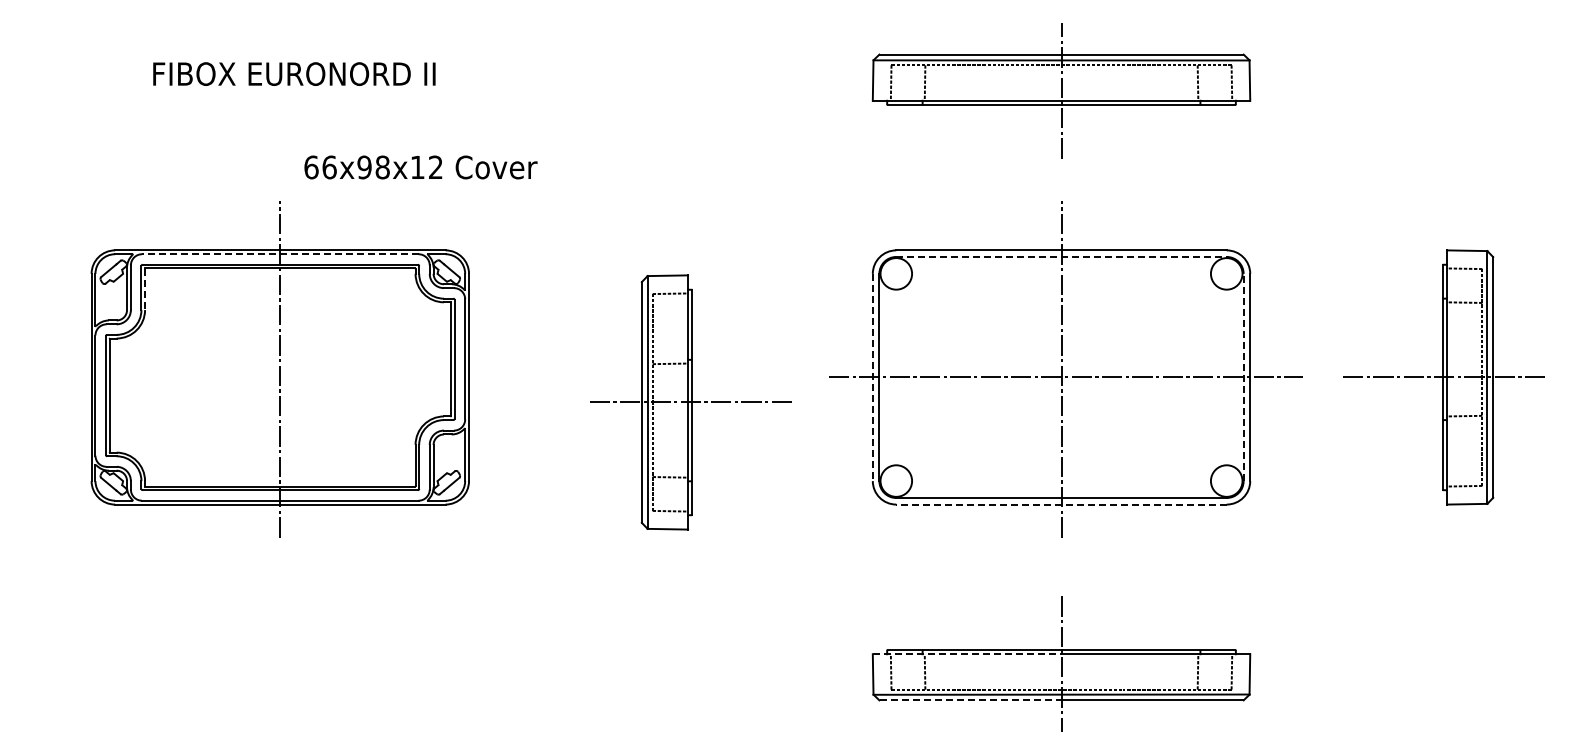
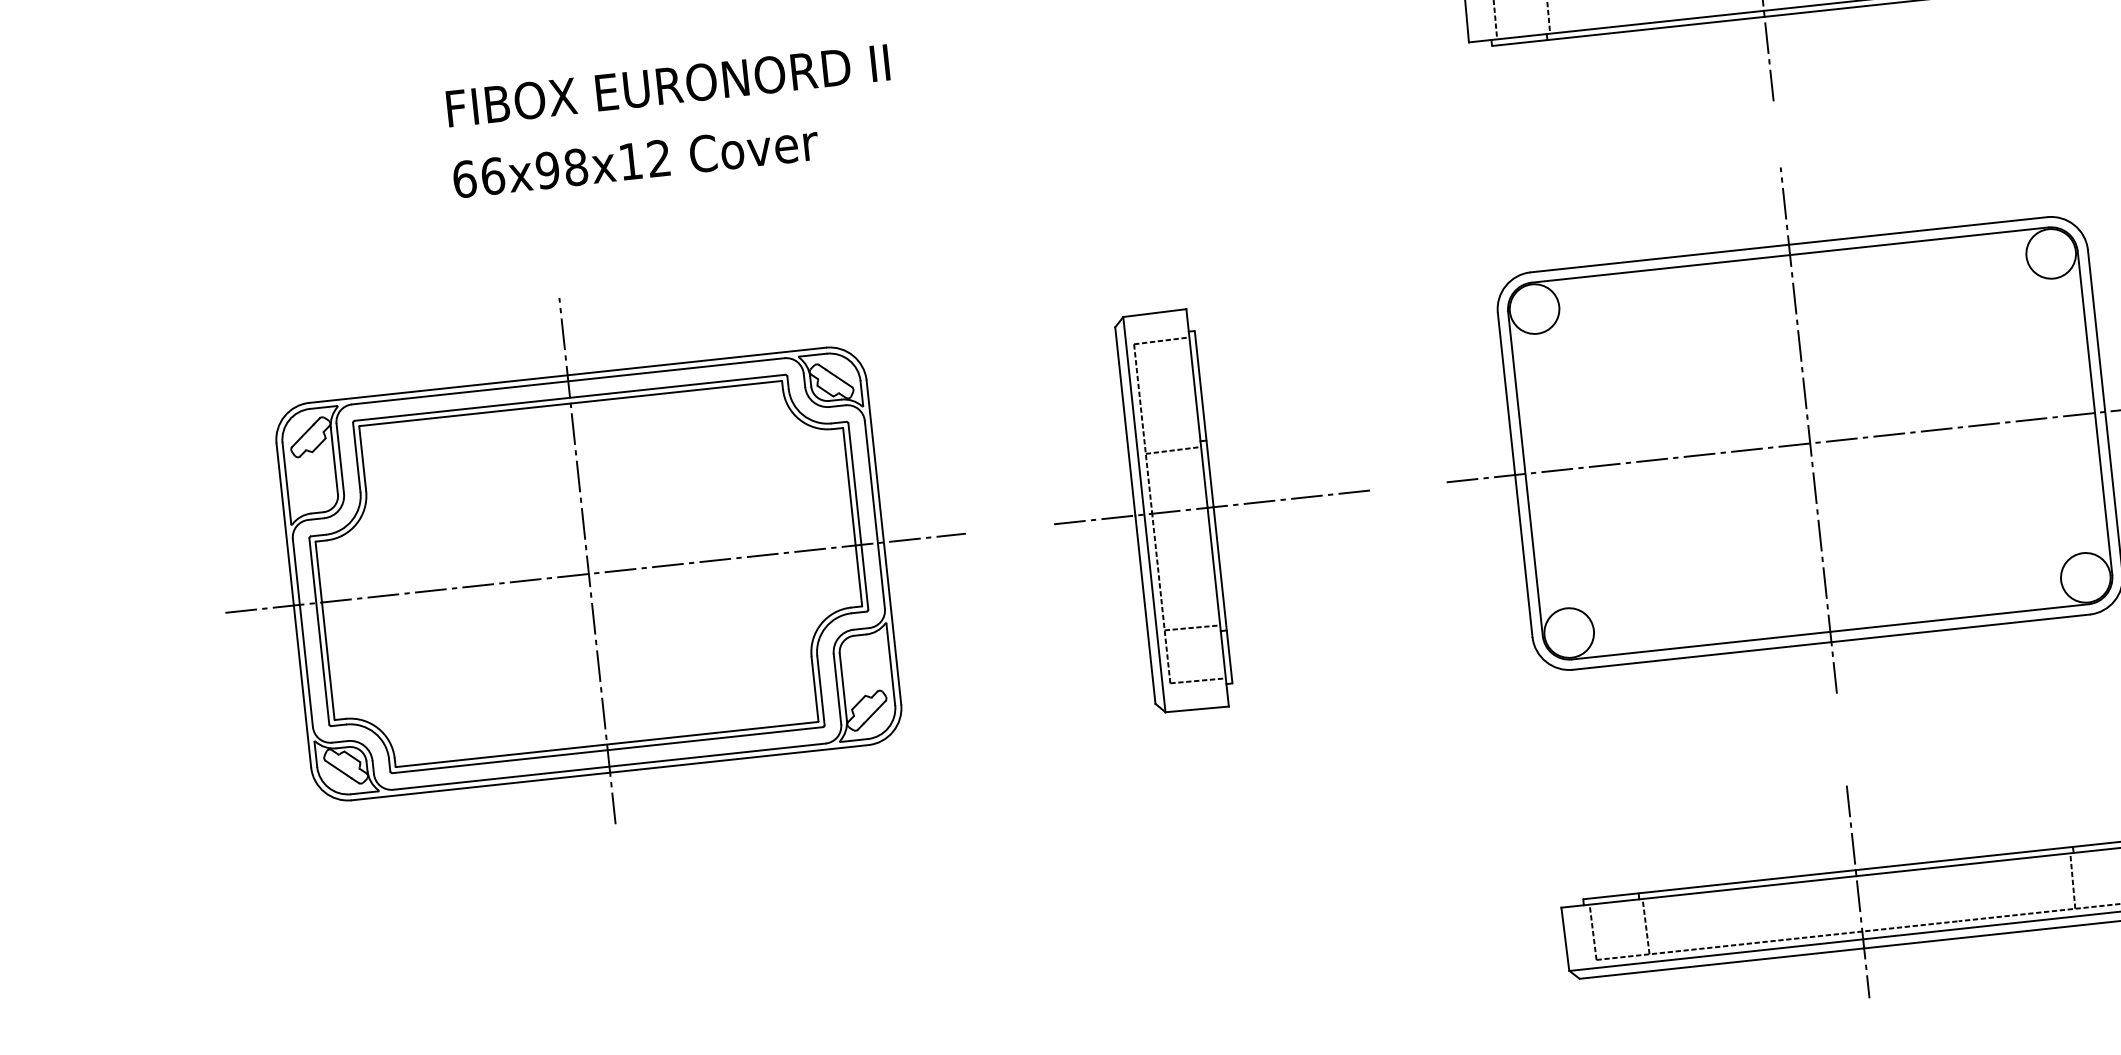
text: (294, 73) -> (668, 84), moved
text: (420, 167) -> (635, 161), moved
line: (279, 254) -> (567, 381), dashed -> solid
line: (1062, 256) -> (1791, 254), dashed -> solid
line: (145, 289) -> (363, 458), dashed -> solid
line: (284, 377) -> (595, 573), added
line: (872, 377) -> (1514, 475), dashed -> solid
line: (1243, 377) -> (2094, 413), dashed -> solid
part: (690, 402) -> (1211, 507), moved
line: (1061, 504) -> (1831, 642), dashed -> solid
line: (967, 654) -> (1709, 892), dashed -> solid
line: (970, 700) -> (1721, 963), dashed -> solid

